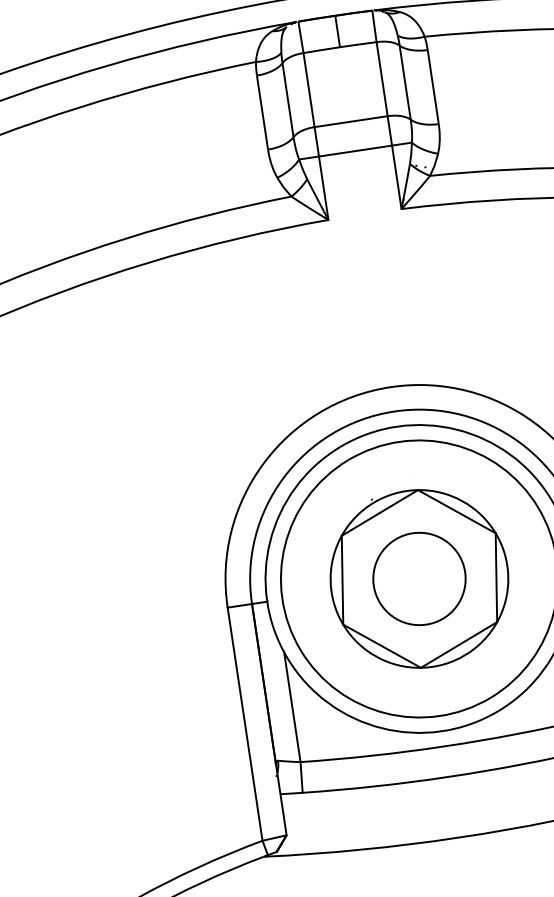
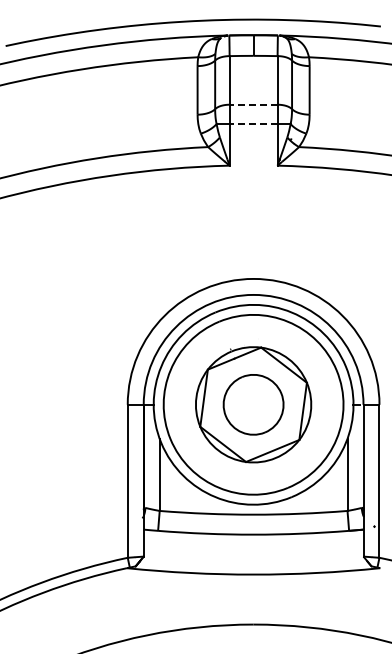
line: (350, 121) -> (253, 104), solid -> dashed
line: (355, 151) -> (253, 124), solid -> dashed

